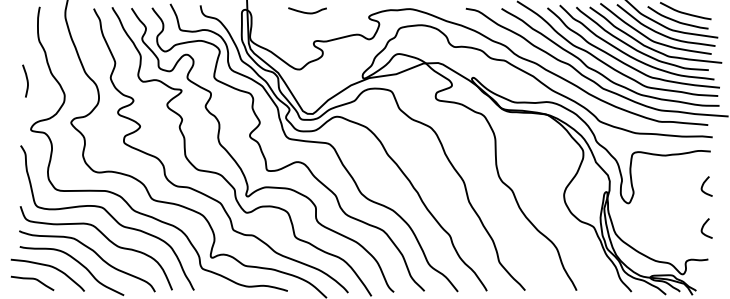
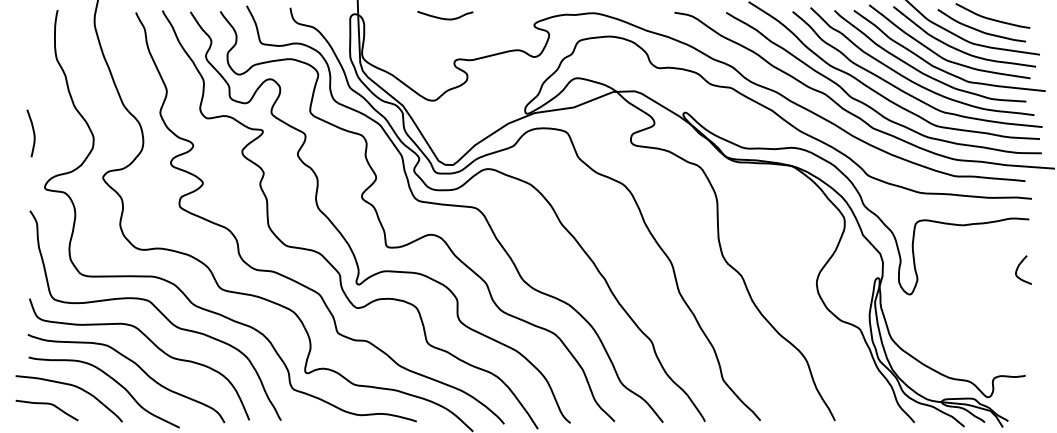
curve: (26, 80) -> (32, 132), moved
curve: (704, 226) -> (1020, 327), removed

